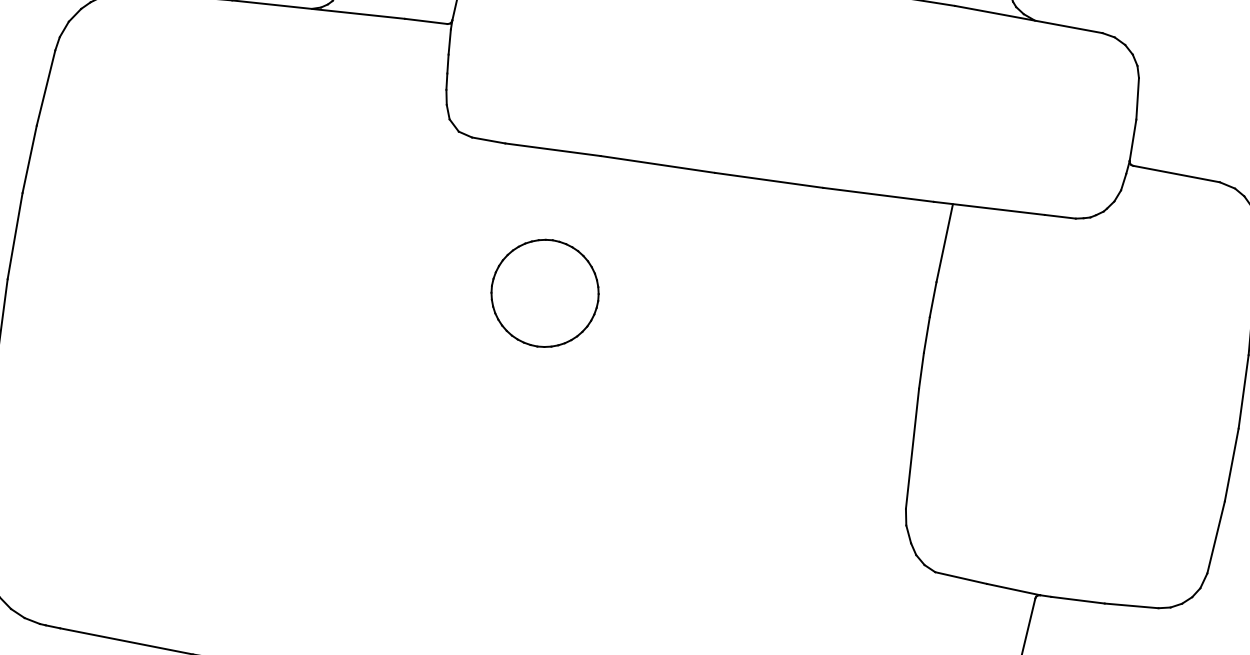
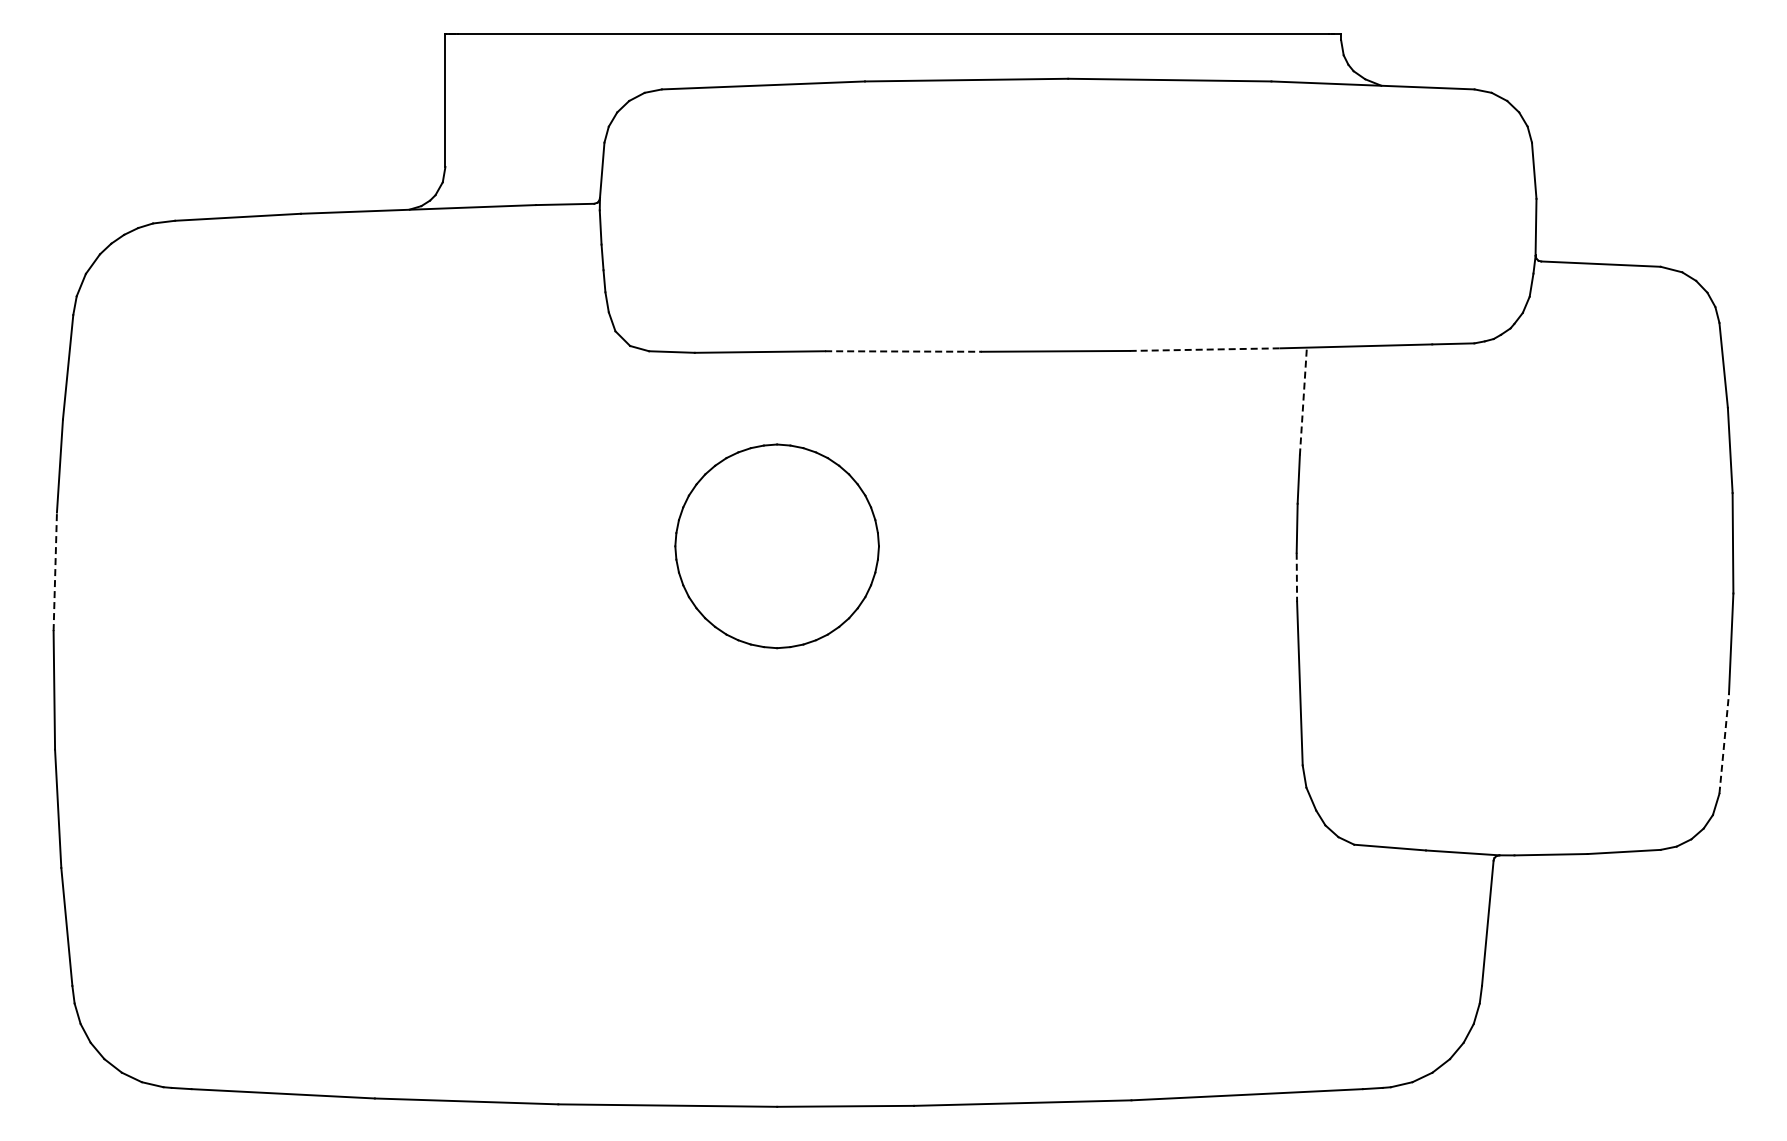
line: (657, 164) -> (903, 351), solid -> dashed
line: (878, 194) -> (1205, 349), solid -> dashed
line: (15, 235) -> (55, 571), solid -> dashed
line: (944, 243) -> (1303, 401), solid -> dashed
part: (544, 292) -> (776, 545), size x1.4
line: (921, 370) -> (1296, 577), solid -> dashed
line: (1216, 537) -> (1724, 743), solid -> dashed

